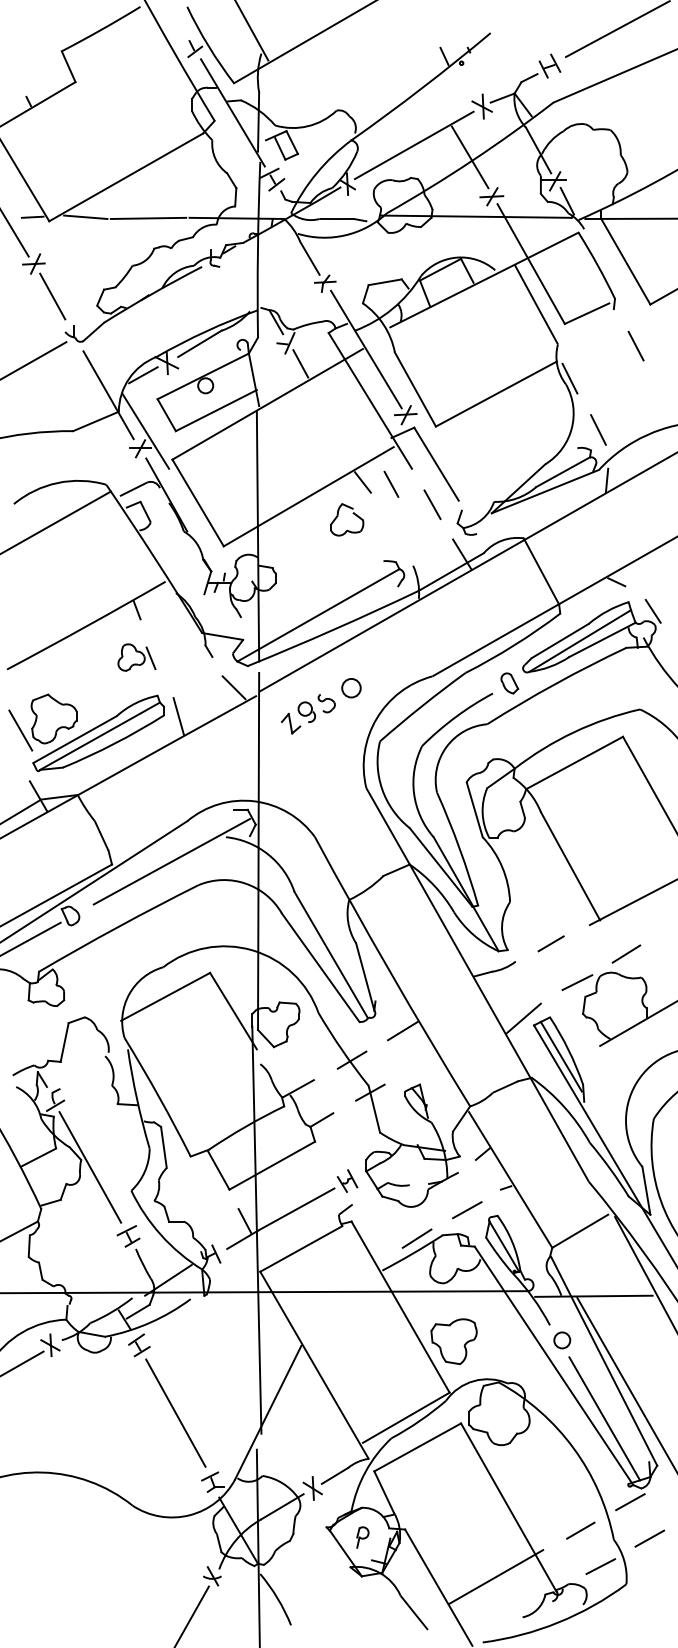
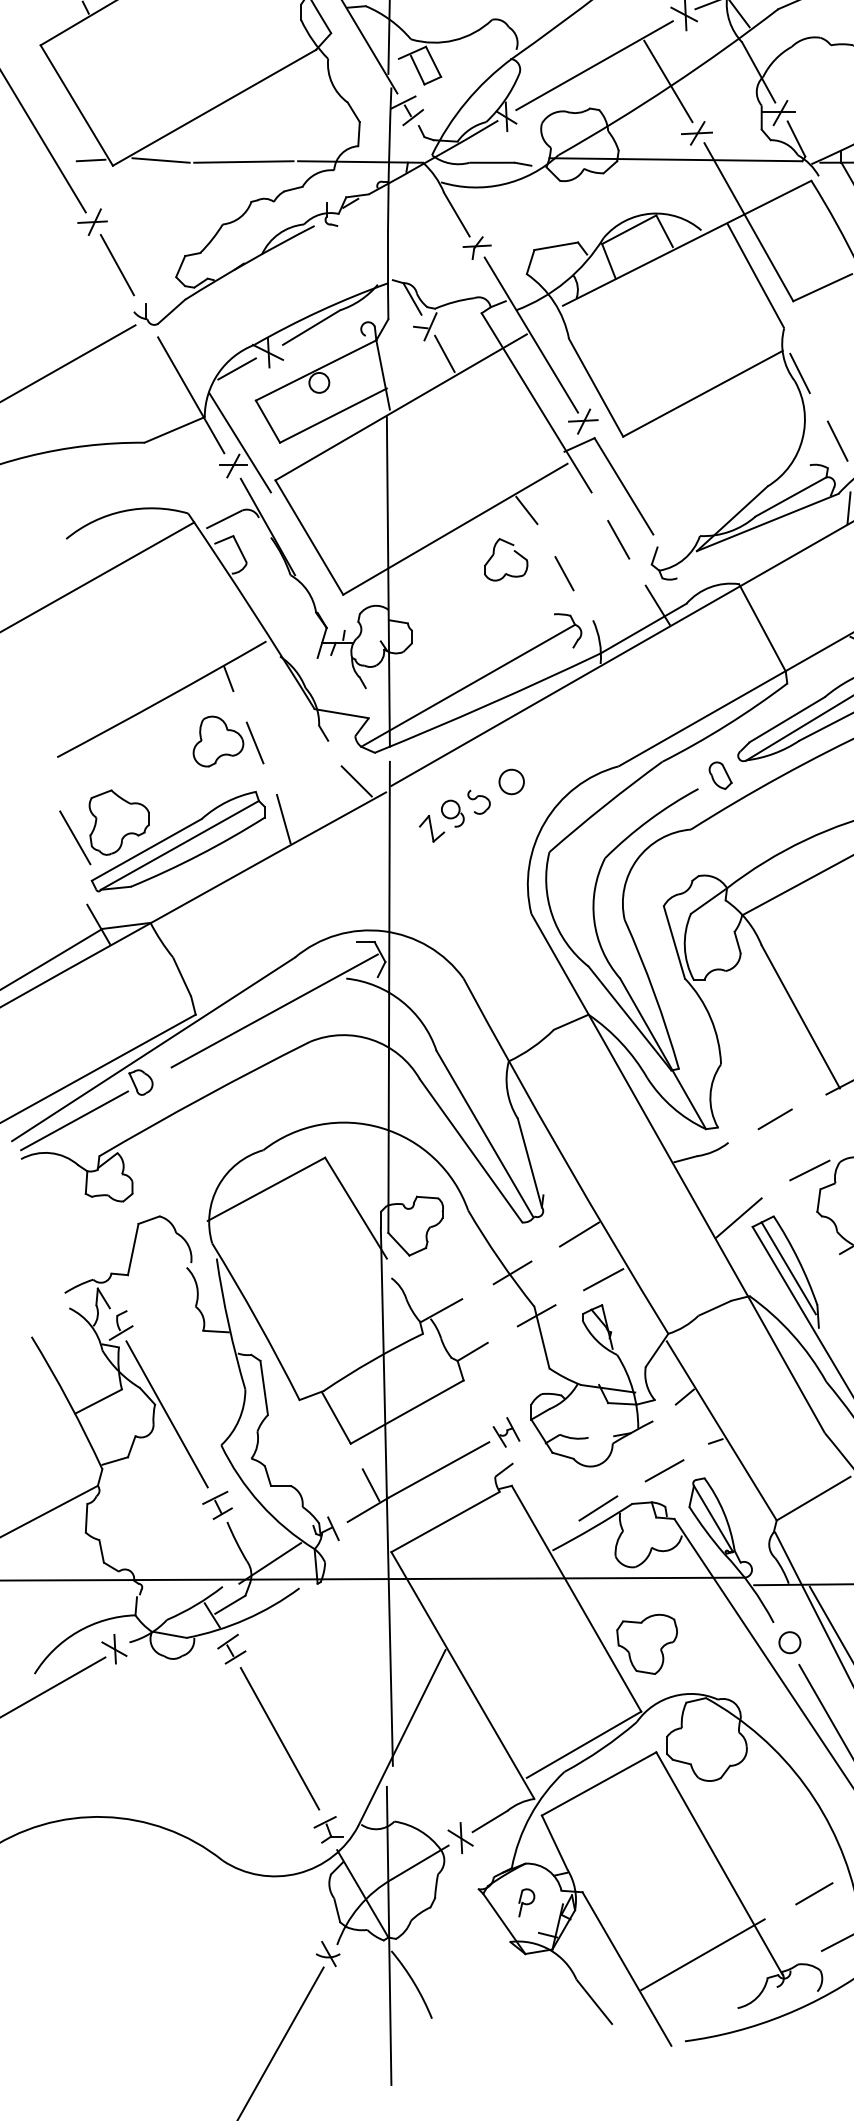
line: (391, 483) -> (564, 572), moved
part: (136, 657) -> (228, 741), size x1.43
line: (420, 1065) -> (602, 1279), added

